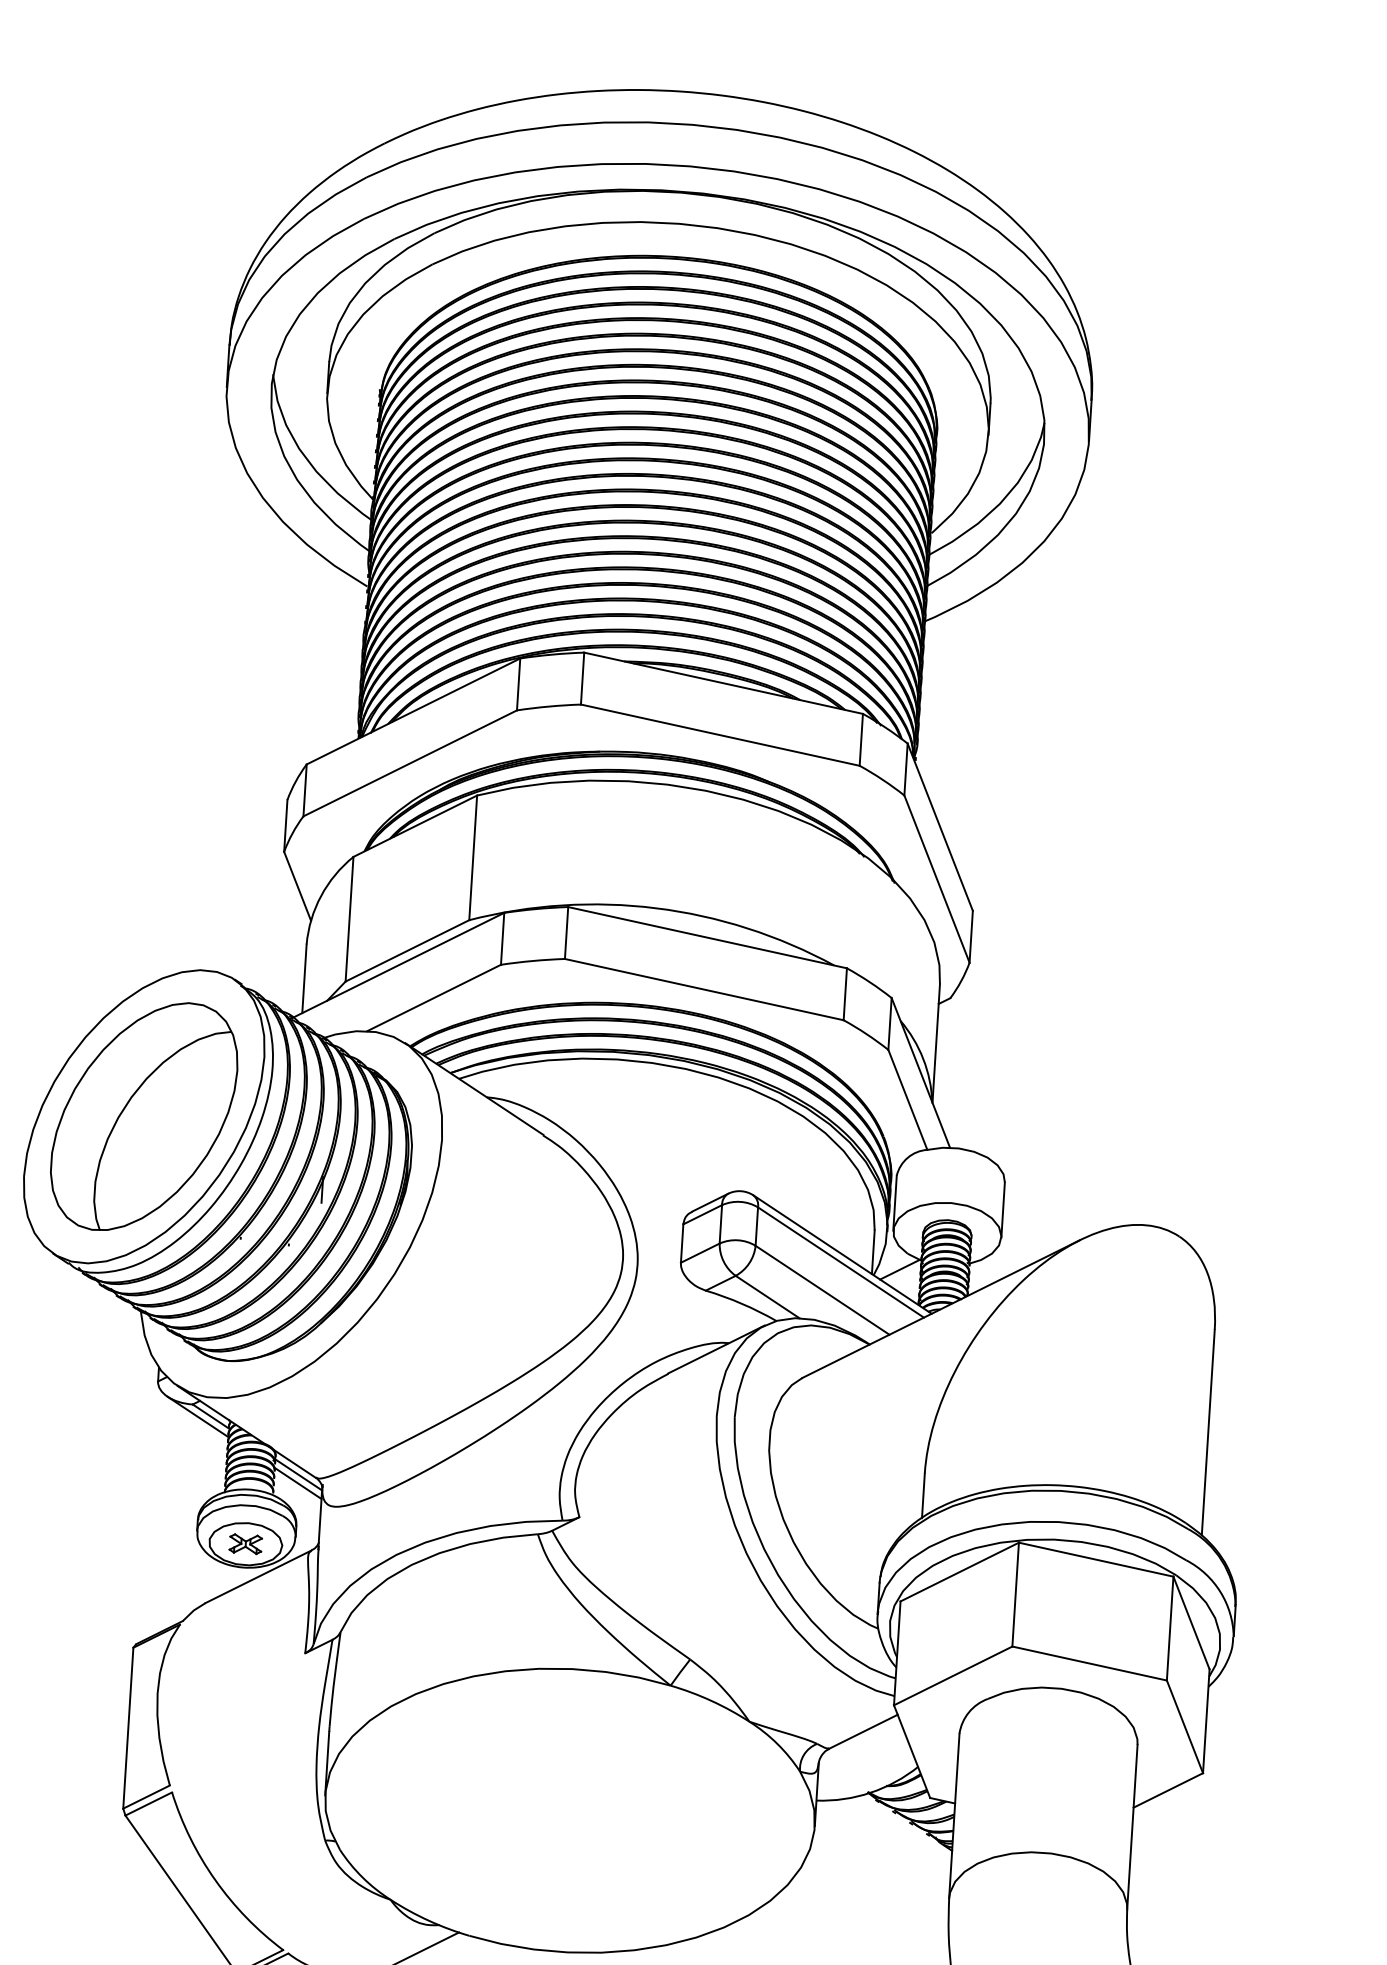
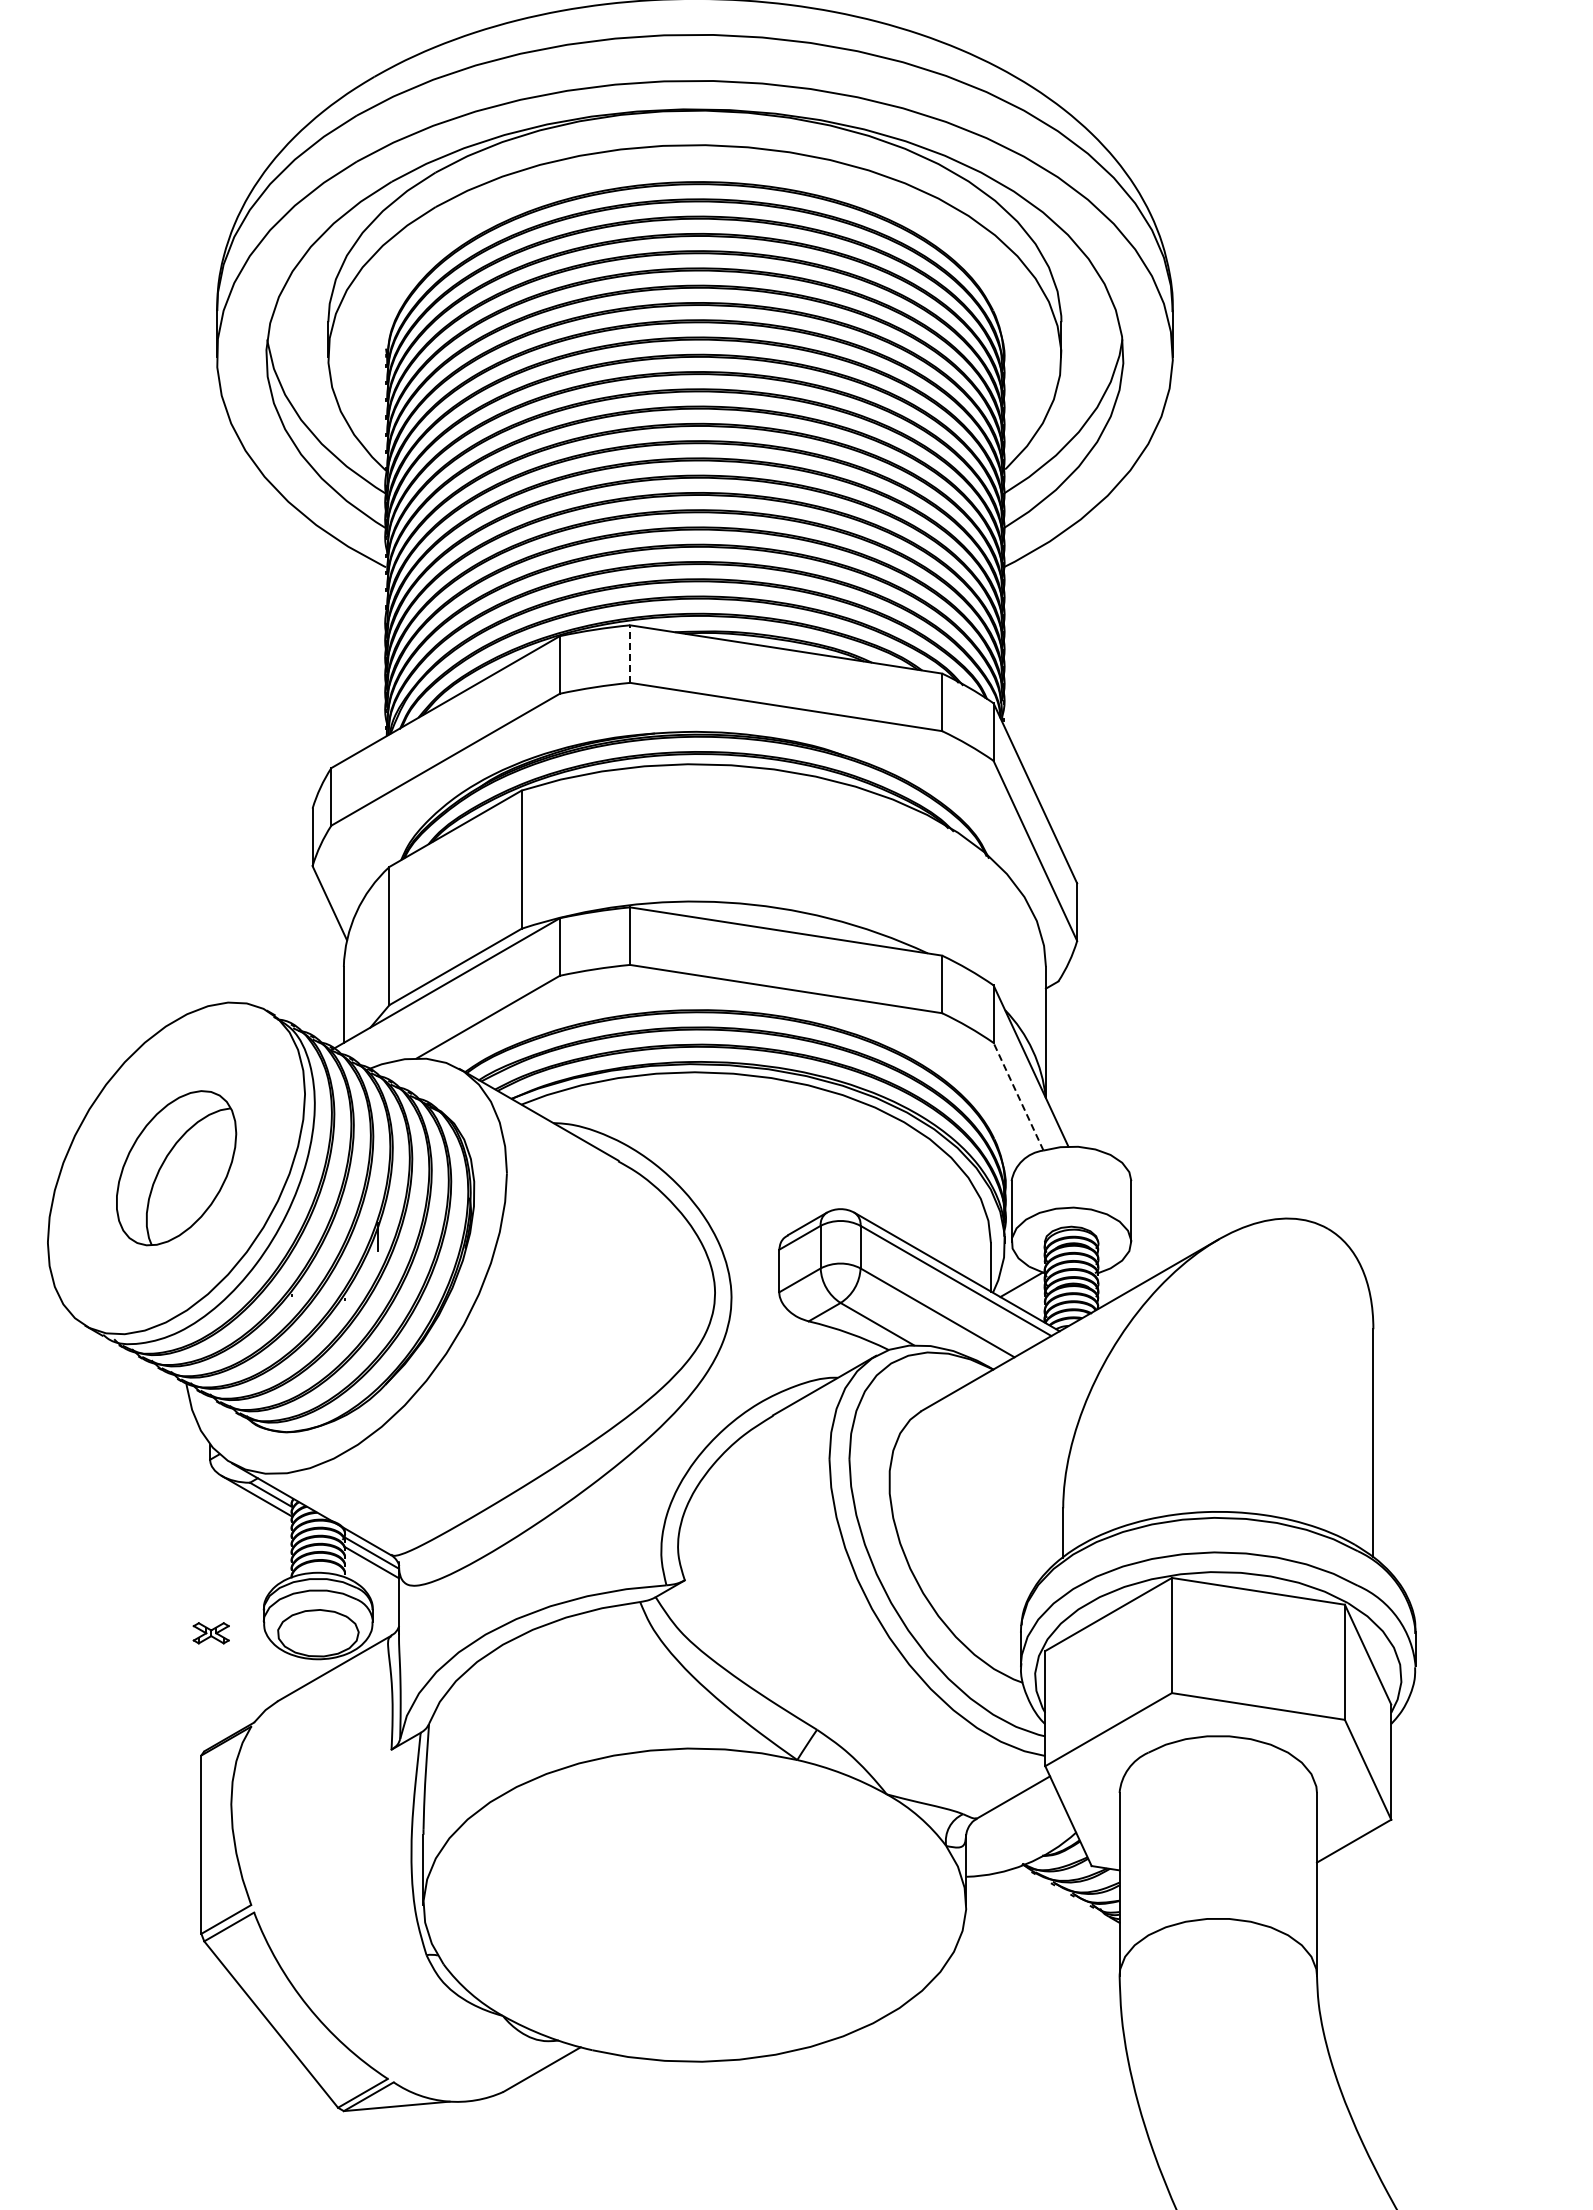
line: (582, 678) -> (630, 654), solid -> dashed
line: (907, 1099) -> (1018, 1096), solid -> dashed
part: (144, 1115) -> (176, 1167), size x0.6
part: (245, 1544) -> (210, 1633), moved

